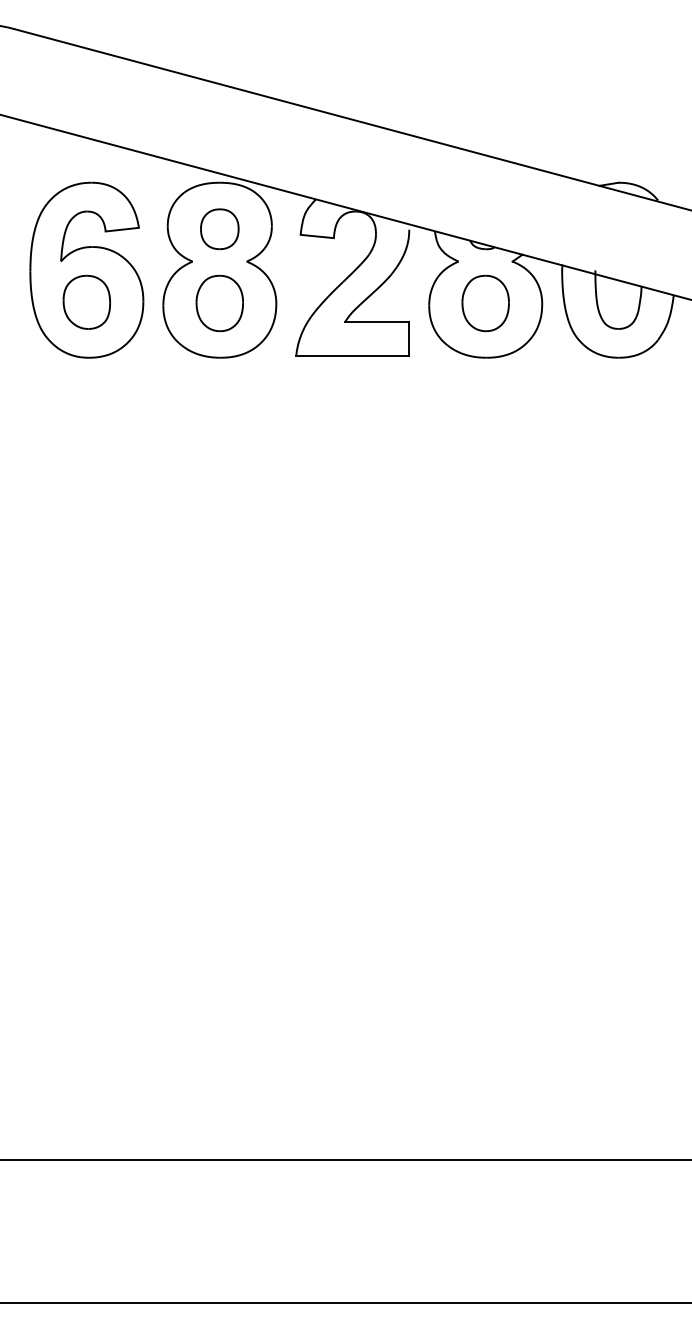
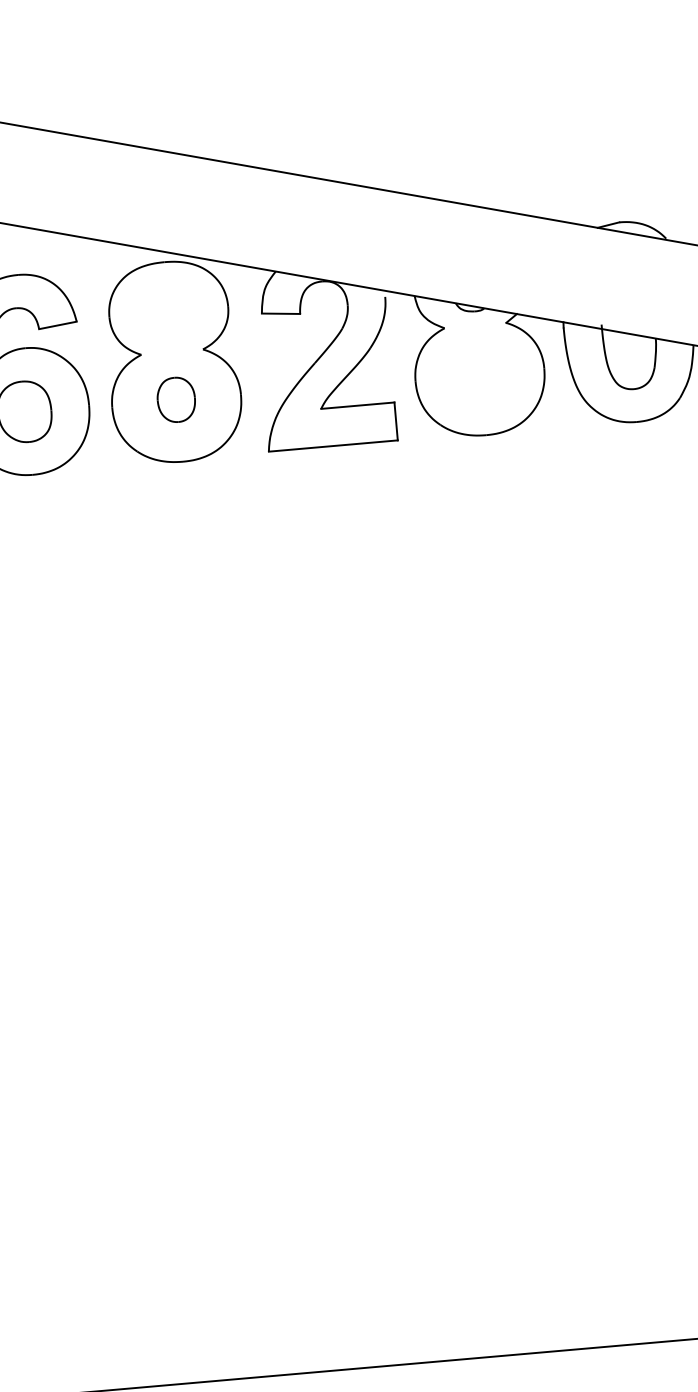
part: (219, 229) -> (168, 315), removed
part: (219, 303) -> (176, 399), size x0.7
part: (485, 303) -> (479, 373), removed

